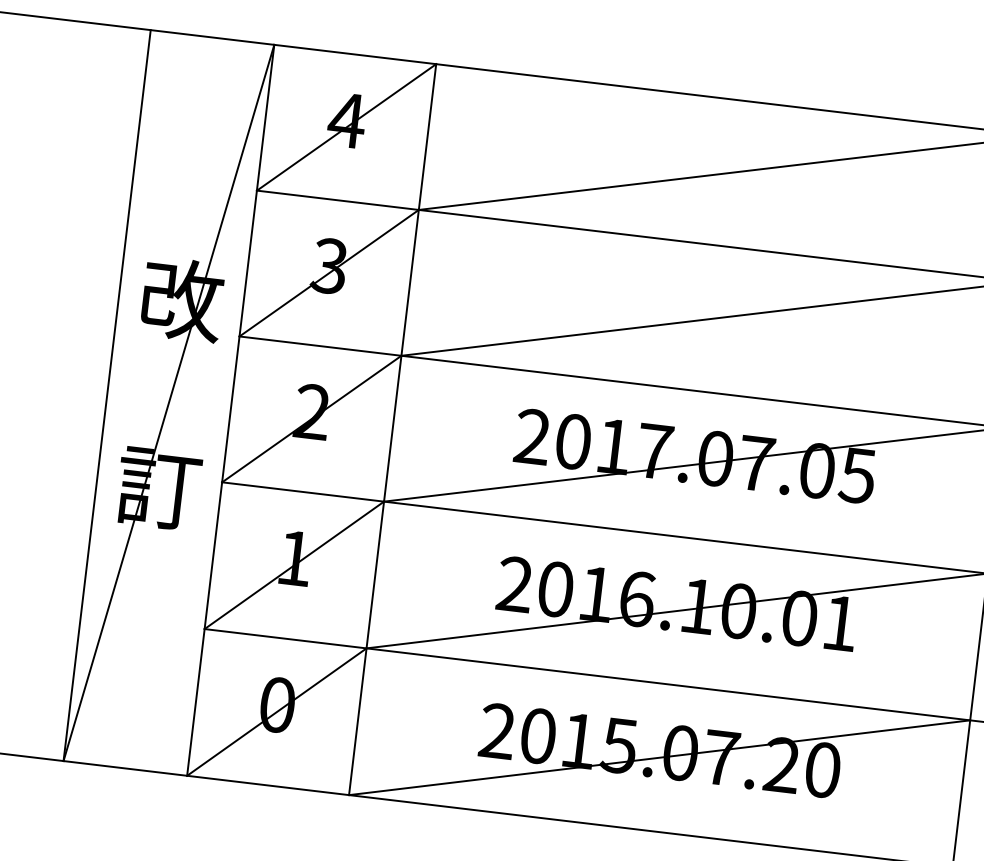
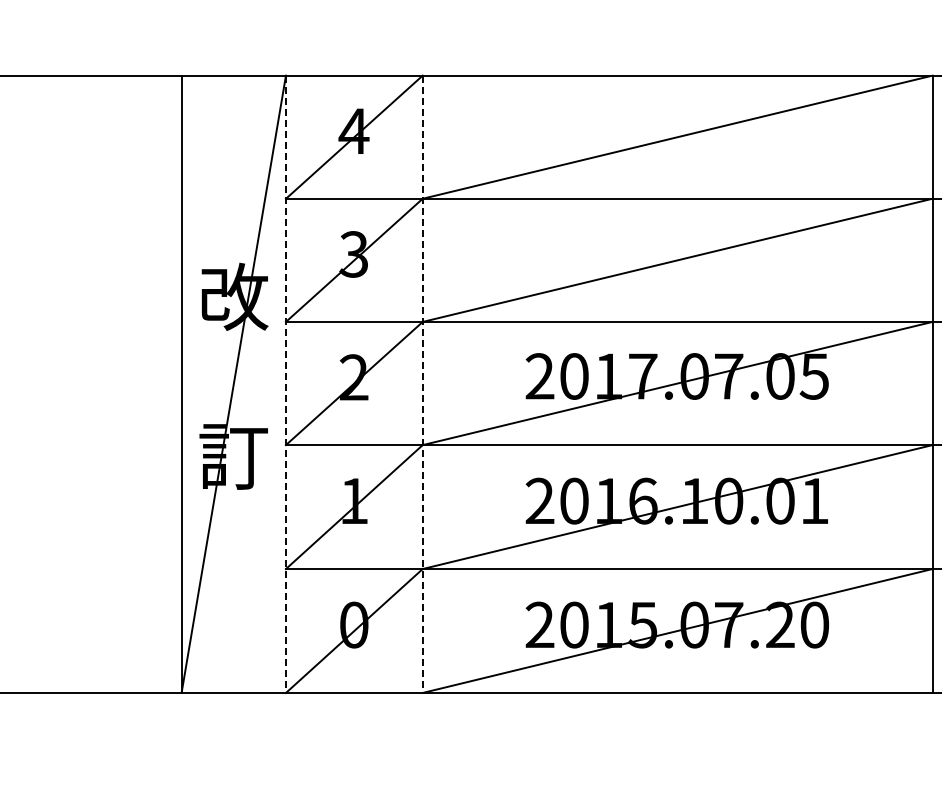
line: (230, 410) -> (285, 384), solid -> dashed
line: (392, 429) -> (422, 384), solid -> dashed

